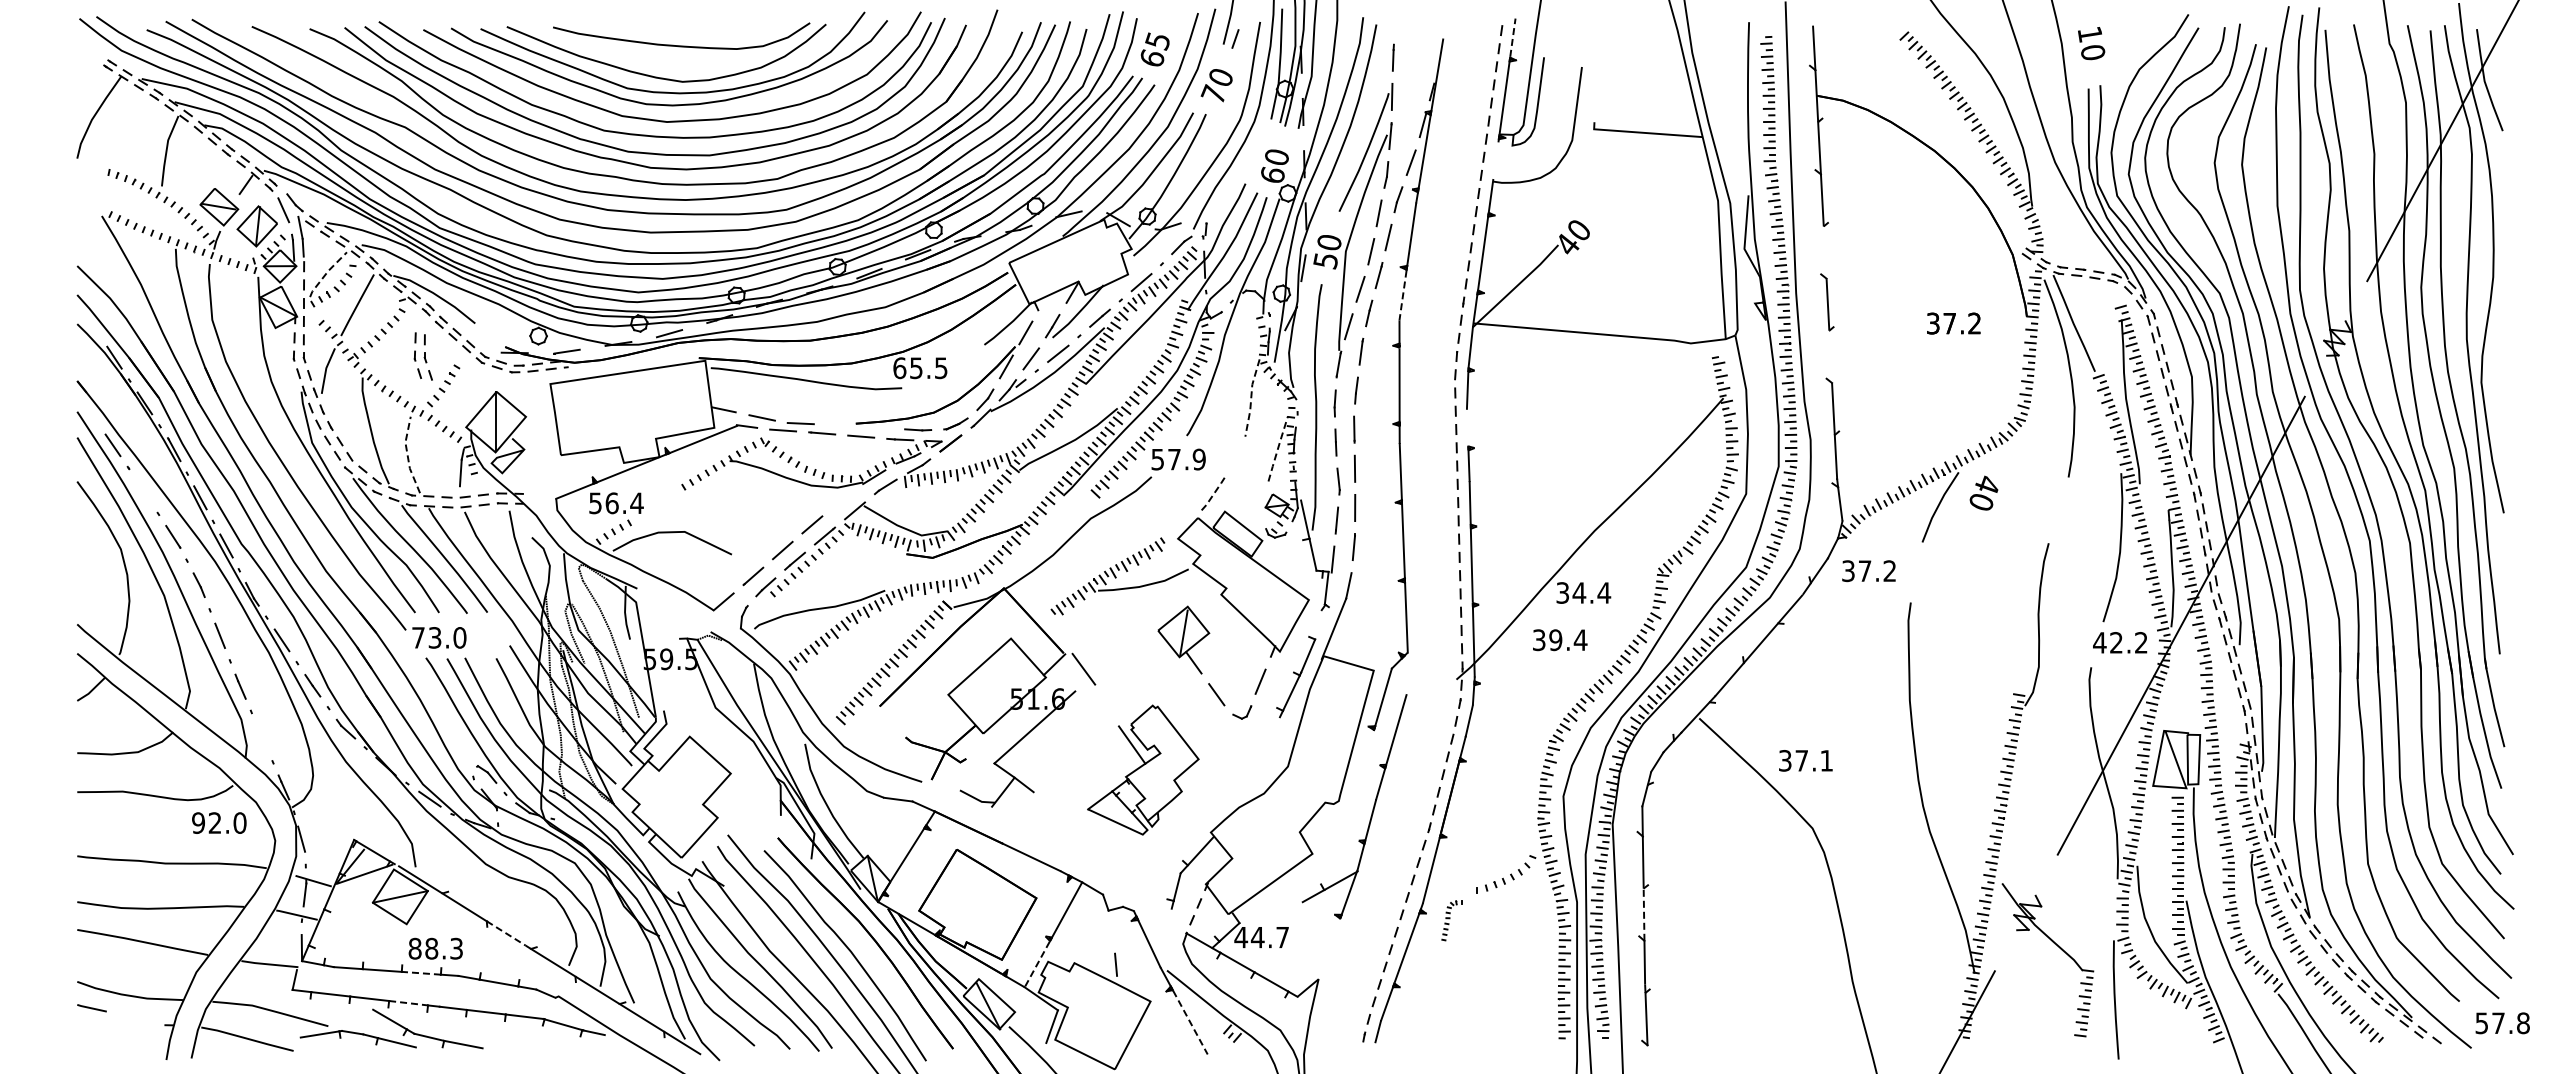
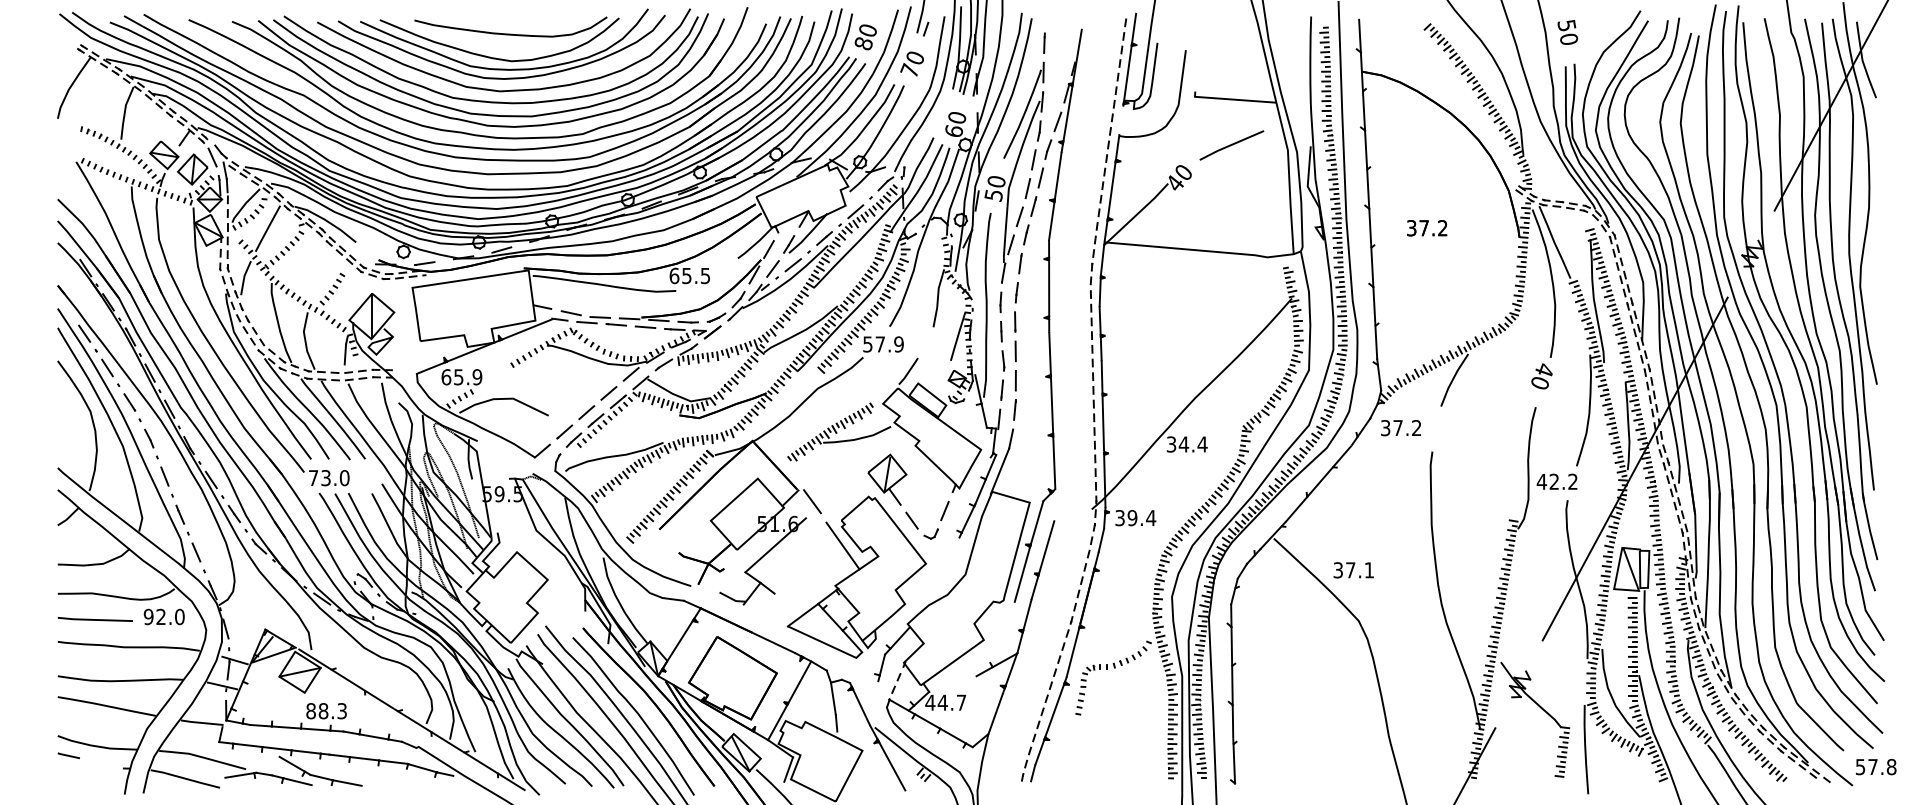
text: (2089, 34) -> (1566, 25), 10 -> 50
line: (1512, 37) -> (1133, 28), dashed -> solid
text: (1154, 49) -> (865, 37), 65 -> 80
line: (1643, 194) -> (1232, 145), added
line: (1824, 252) -> (1367, 189), added
line: (326, 273) -> (244, 204), dashed -> solid
line: (1402, 295) -> (1051, 221), dashed -> solid
text: (1953, 323) -> (1426, 228), moved
part: (422, 356) -> (316, 267), removed
line: (1830, 356) -> (1372, 267), added
line: (1251, 398) -> (938, 298), dashed -> solid
line: (839, 425) -> (629, 318), added
line: (879, 427) -> (659, 320), added
line: (1467, 427) -> (1100, 320), added
line: (1278, 448) -> (958, 336), dashed -> solid
line: (407, 455) -> (305, 341), dashed -> solid
line: (143, 490) -> (107, 367), added
text: (1983, 492) -> (1541, 375), moved
line: (1212, 496) -> (908, 372), dashed -> solid
line: (842, 498) -> (631, 373), added
text: (616, 503) -> (462, 377), 56.4 -> 65.9
line: (1321, 623) -> (990, 467), added
text: (1560, 640) -> (1136, 518), moved
text: (2120, 642) -> (1557, 481), moved
line: (262, 737) -> (196, 552), added
line: (1363, 766) -> (1022, 574), added
part: (1143, 769) -> (857, 576), size x1.67
line: (127, 826) -> (95, 619), added
line: (1644, 914) -> (1232, 685), dashed -> solid
part: (1451, 920) -> (1088, 690), size x1.67
line: (1111, 931) -> (833, 698), added
line: (506, 933) -> (379, 699), dashed -> solid
line: (1329, 949) -> (996, 711), added
line: (1037, 964) -> (777, 722), dashed -> solid
line: (421, 973) -> (315, 729), dashed -> solid
line: (408, 1003) -> (306, 752), dashed -> solid
line: (1190, 1023) -> (892, 767), dashed -> solid

